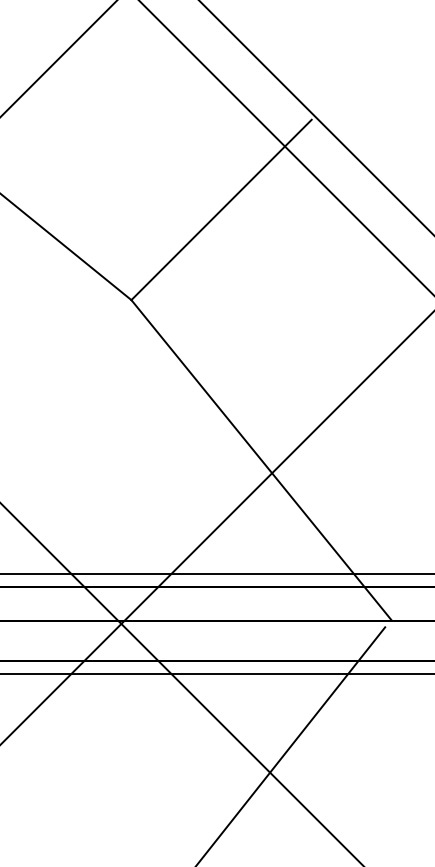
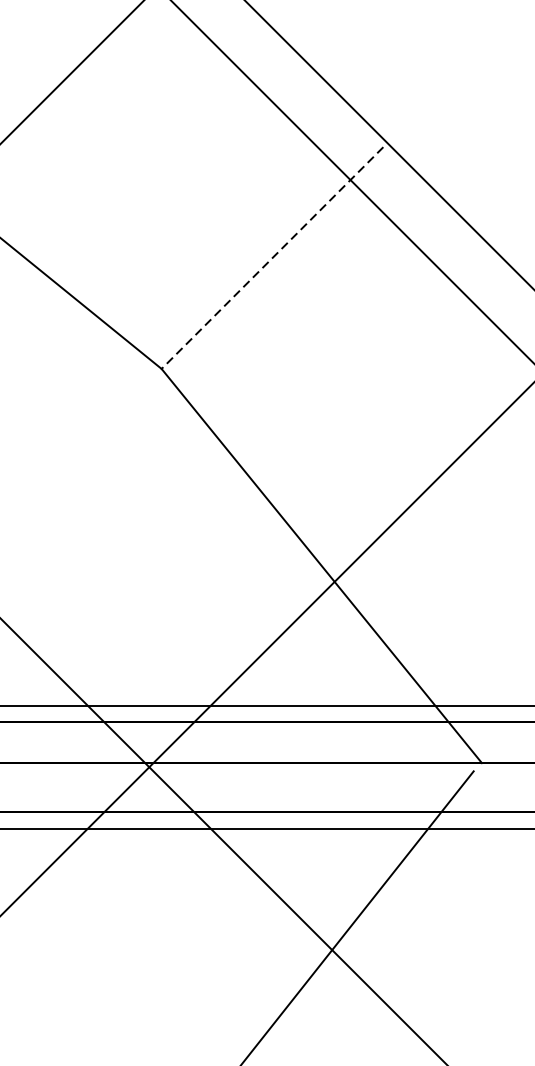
line: (221, 210) -> (272, 258), solid -> dashed

